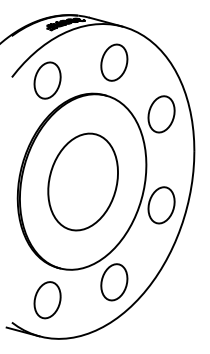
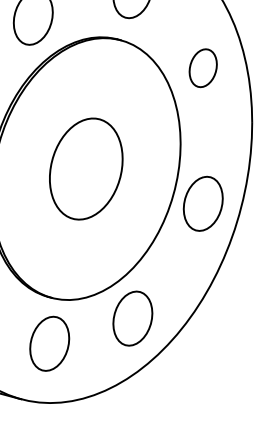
part: (161, 114) -> (203, 68), size x0.7
part: (82, 181) -> (85, 168), size x0.7
part: (47, 300) -> (49, 344), moved

